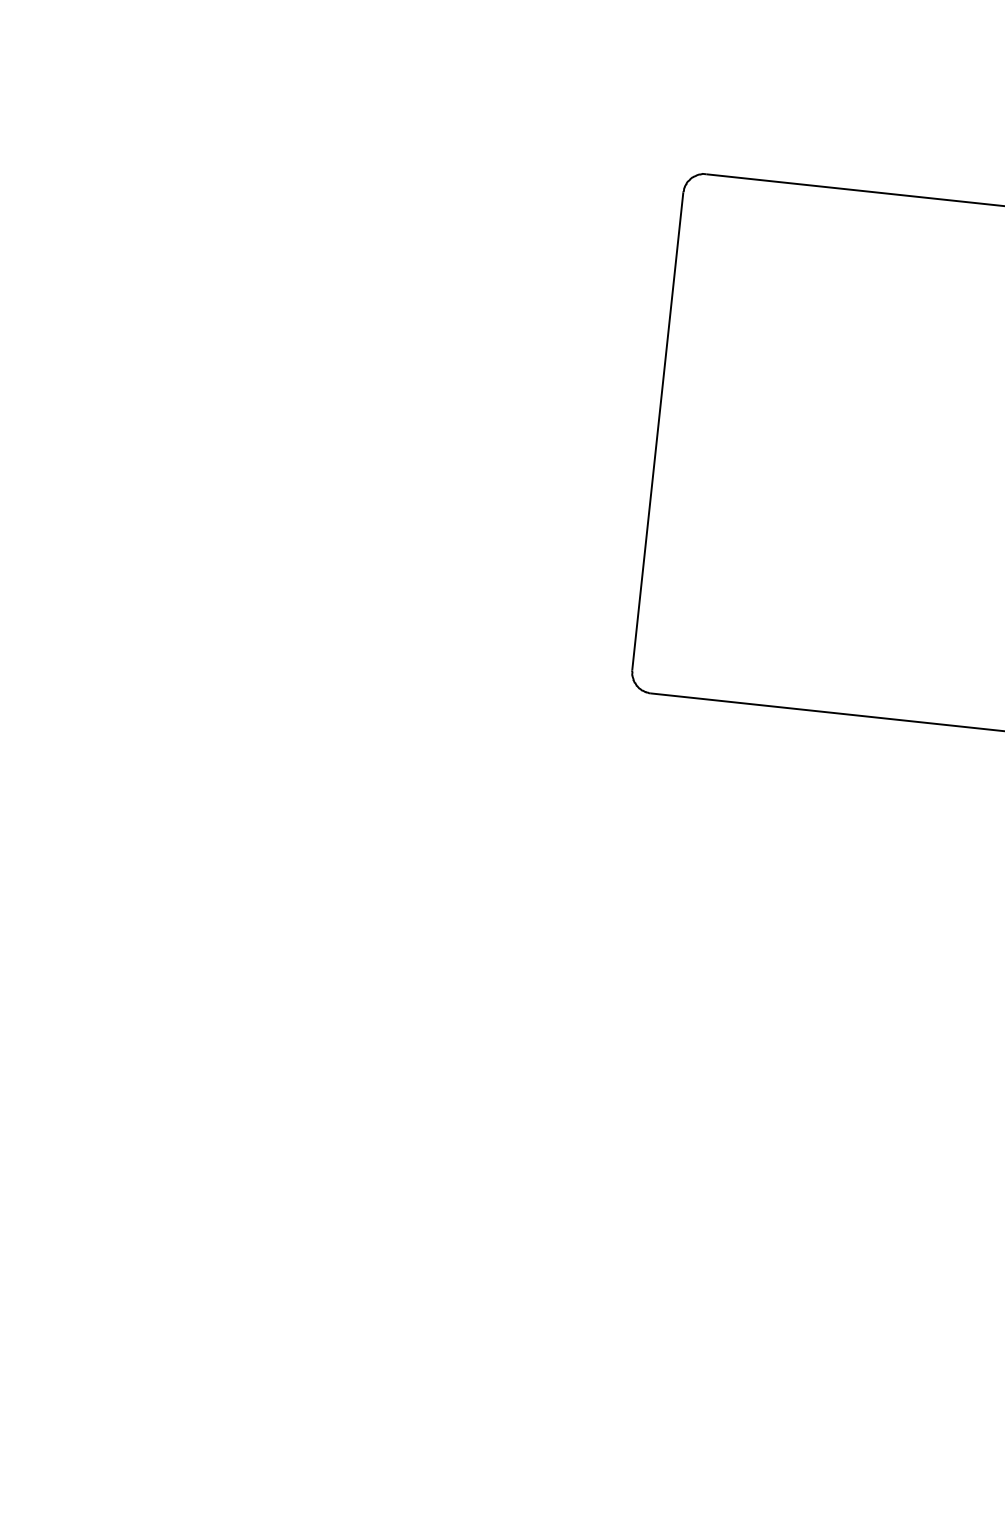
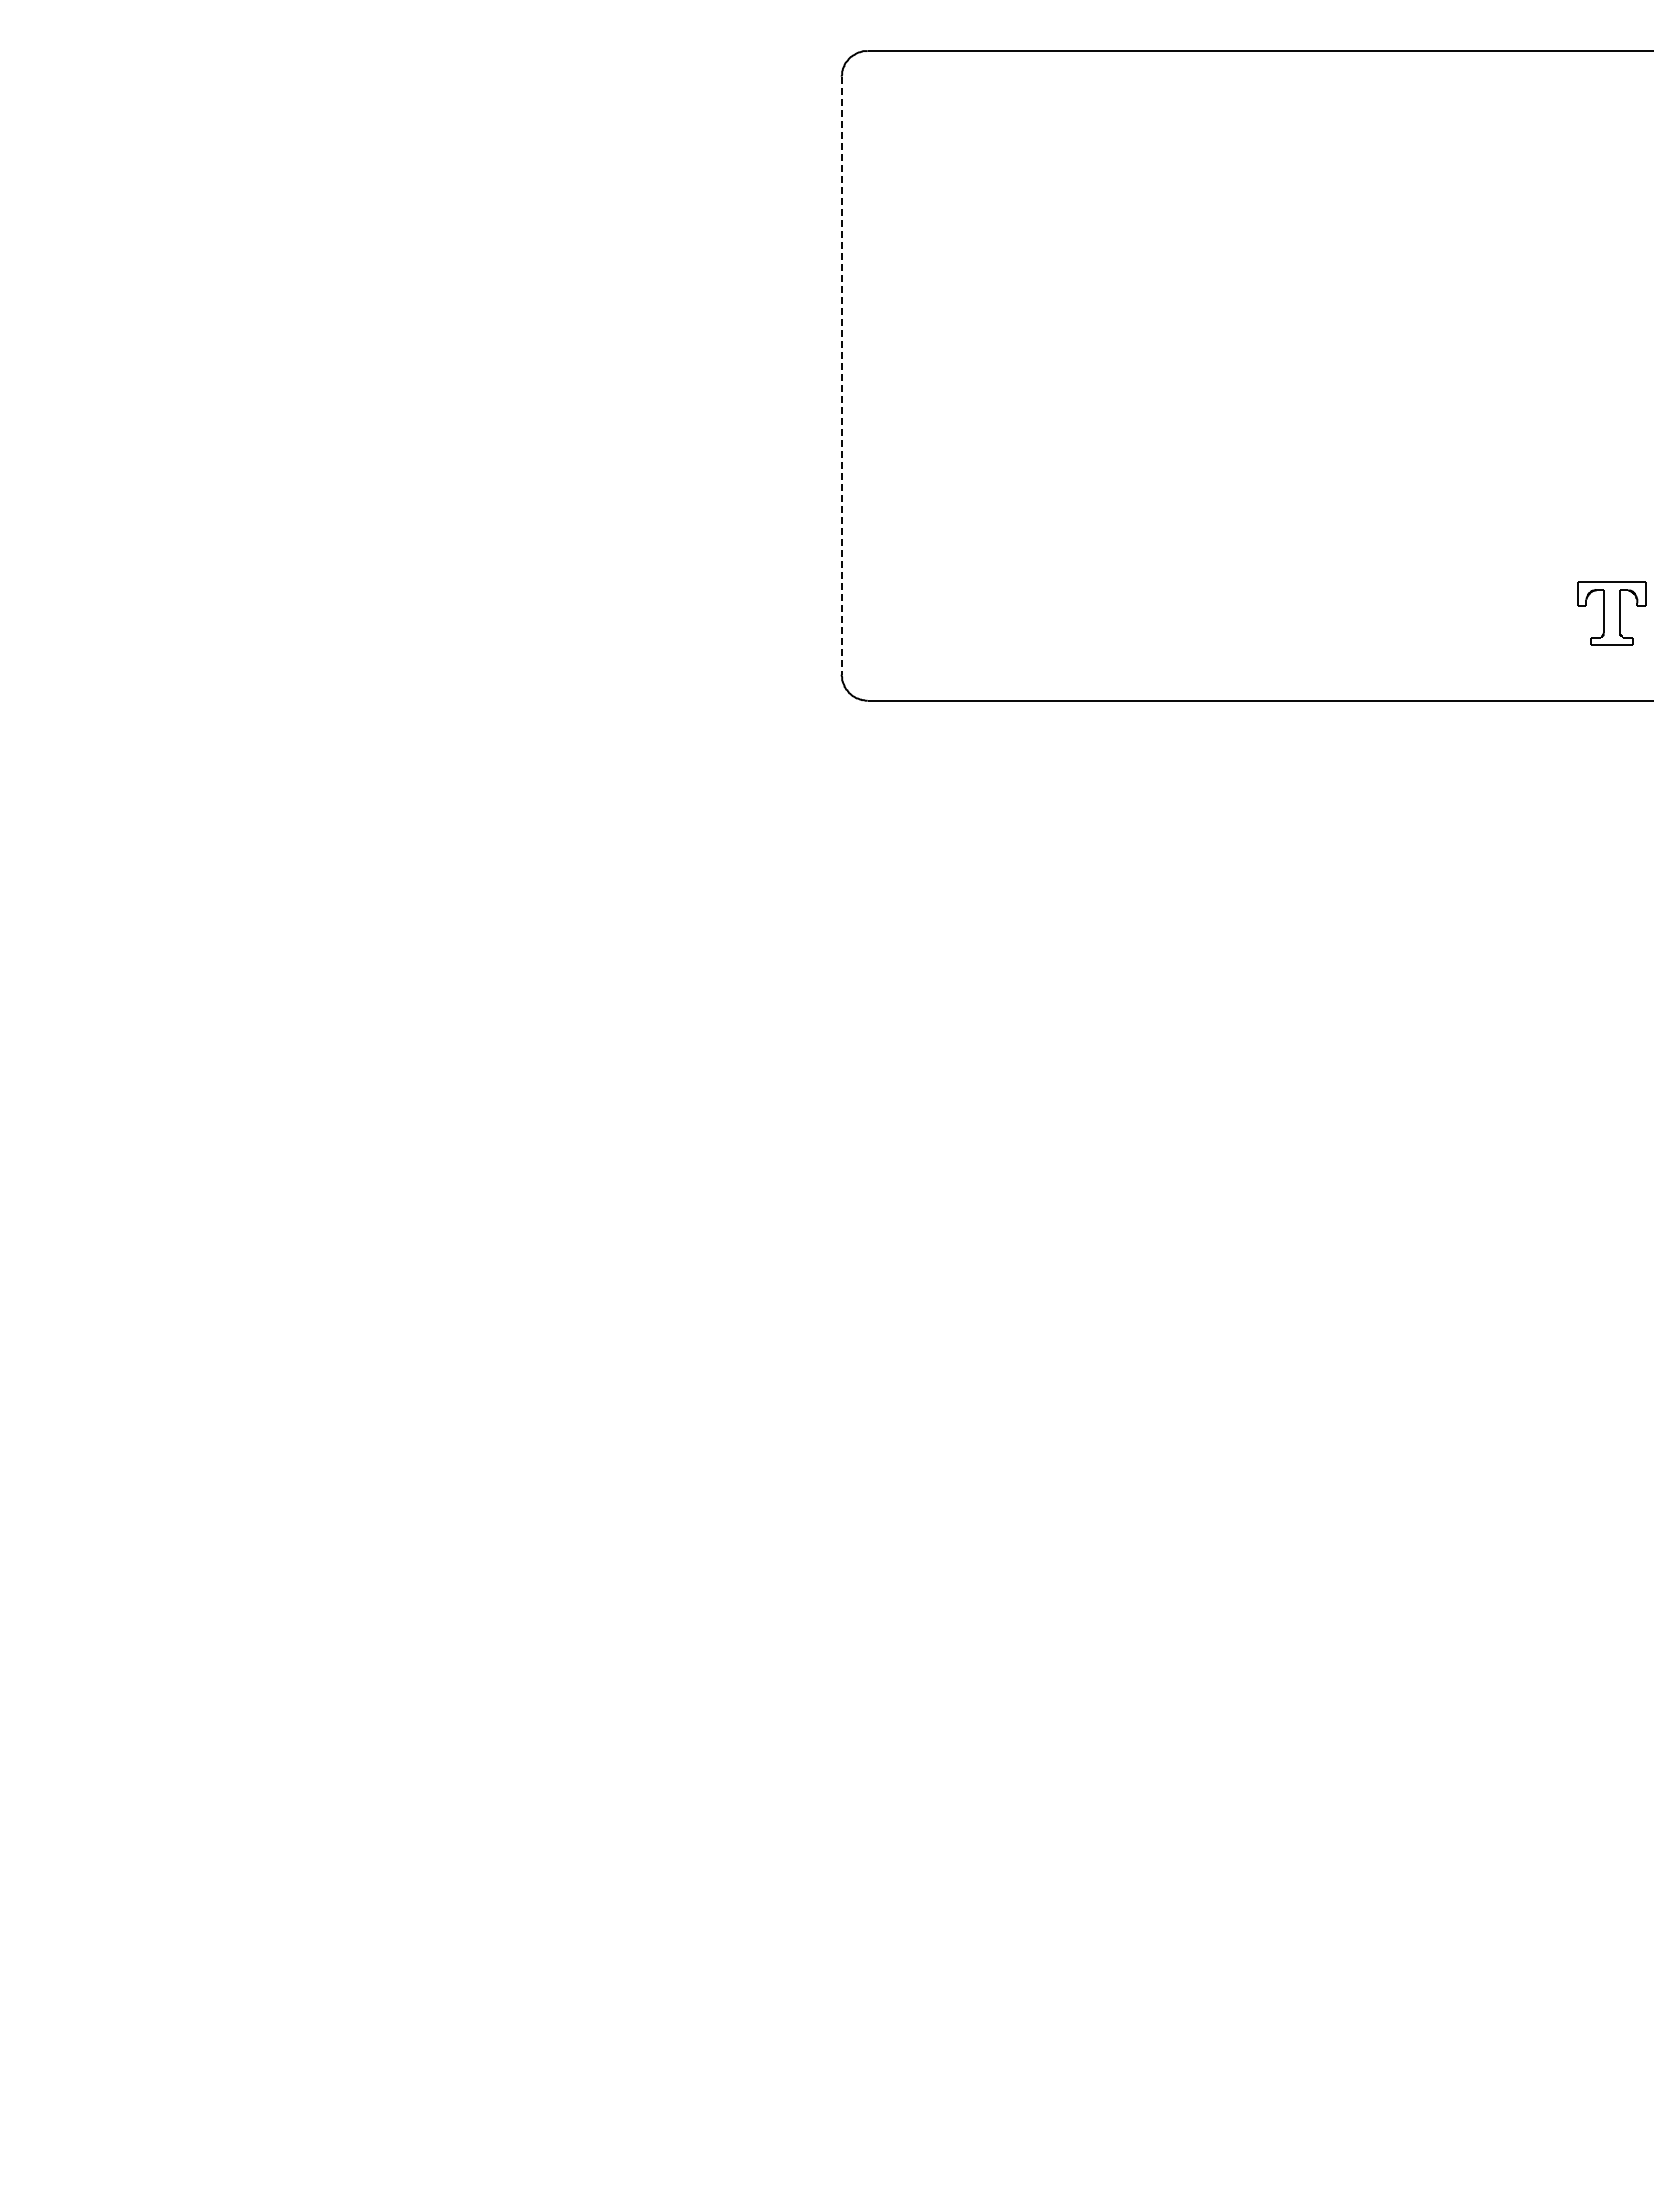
line: (657, 432) -> (841, 376), solid -> dashed

